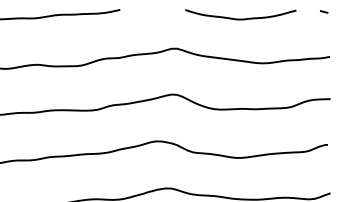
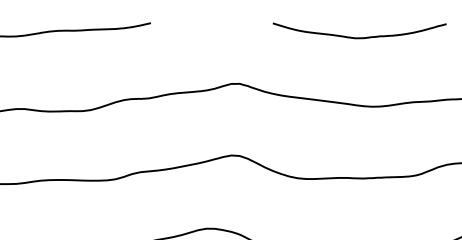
curve: (240, 18) -> (359, 36), moved

